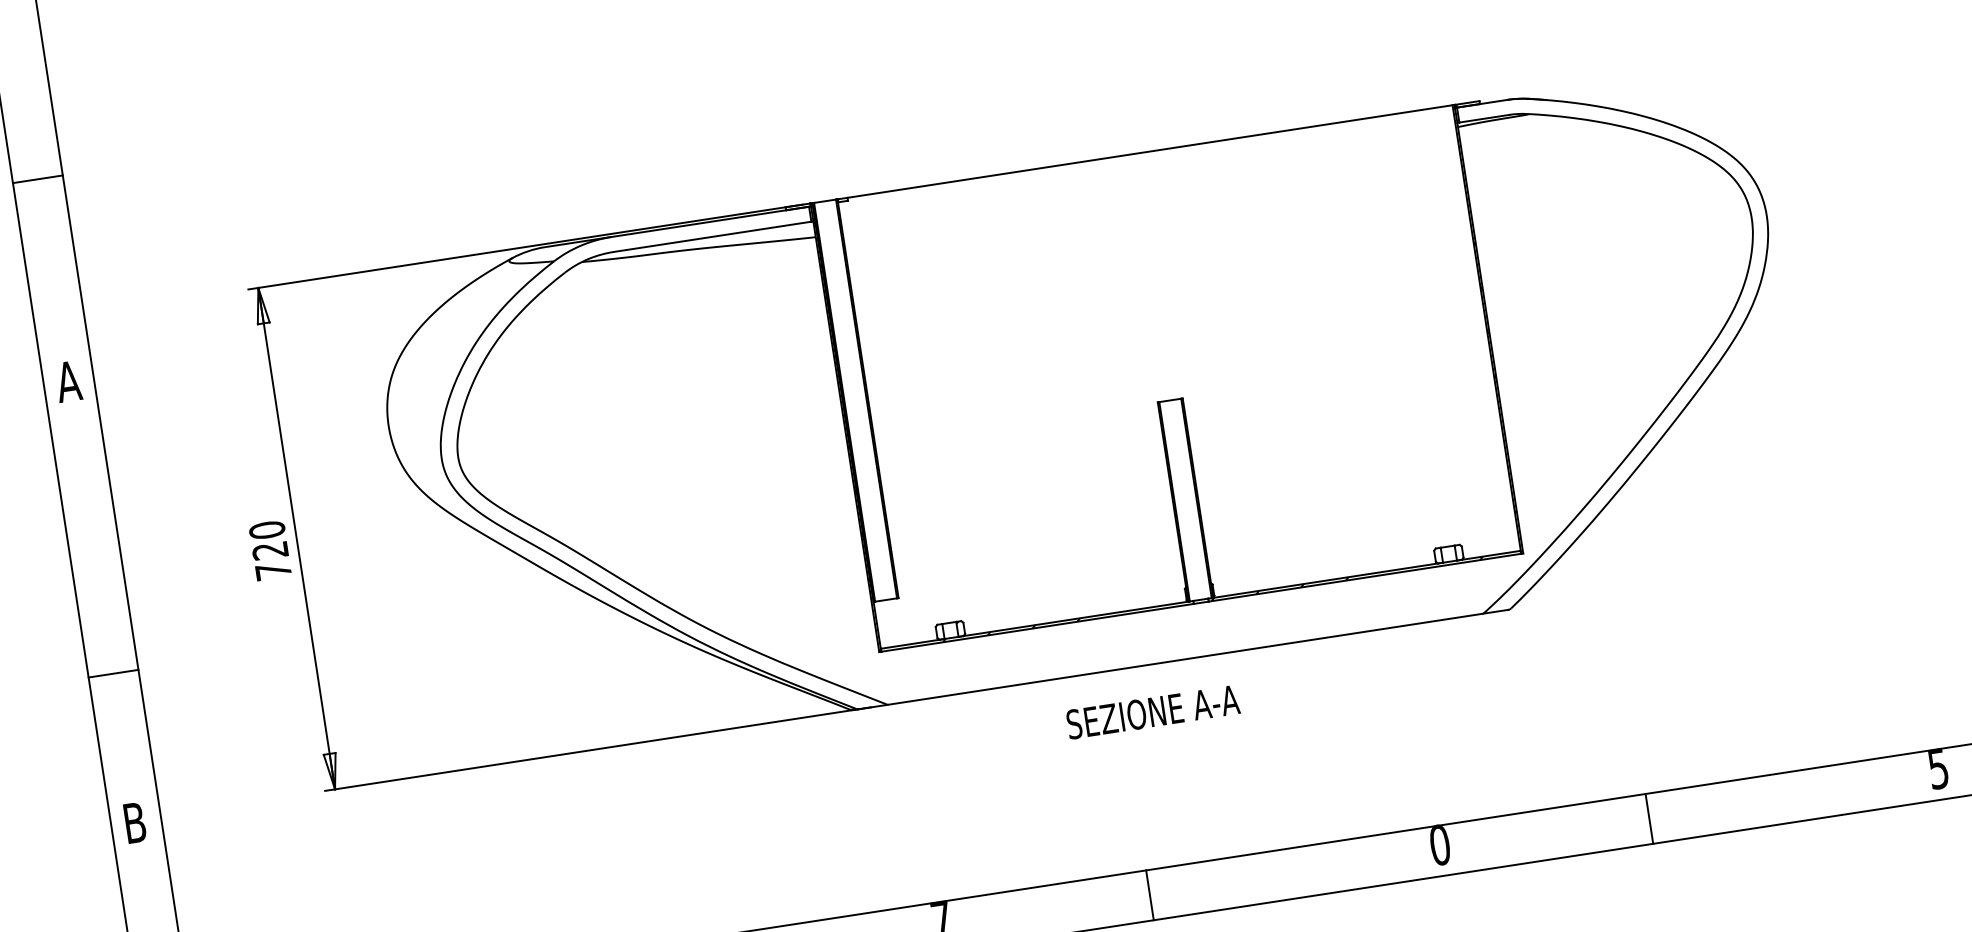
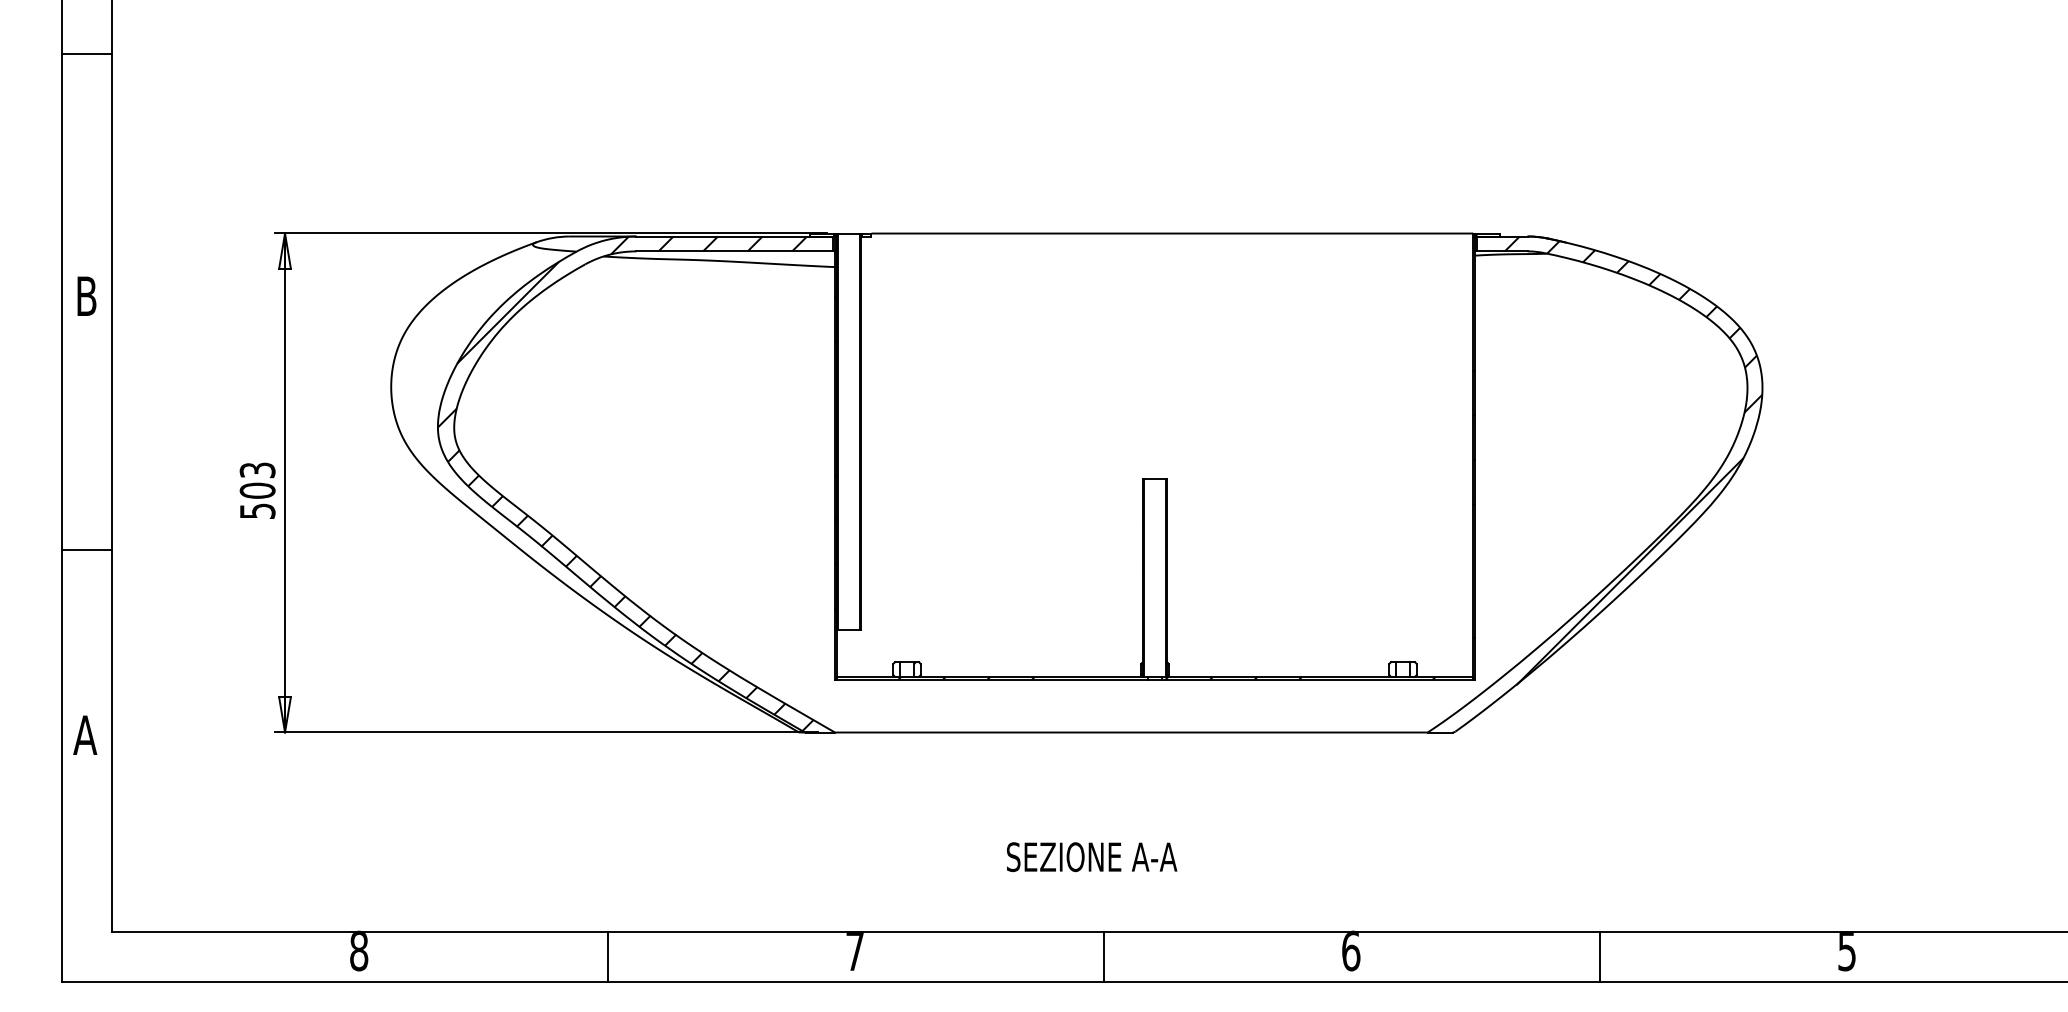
line: (37, 179) -> (86, 54), moved
hatch: (1648, 308) -> (1633, 460), added
text: (68, 380) -> (86, 295), A -> B
hatch: (638, 486) -> (625, 483), added
text: (270, 550) -> (257, 490), 720 -> 503
line: (113, 674) -> (86, 550), moved
text: (1153, 712) -> (1092, 857), moved
line: (1649, 818) -> (1599, 956), moved
text: (134, 822) -> (85, 734), B -> A
text: (1440, 844) -> (1351, 950), 0 -> 6
line: (1149, 895) -> (1103, 956), moved

